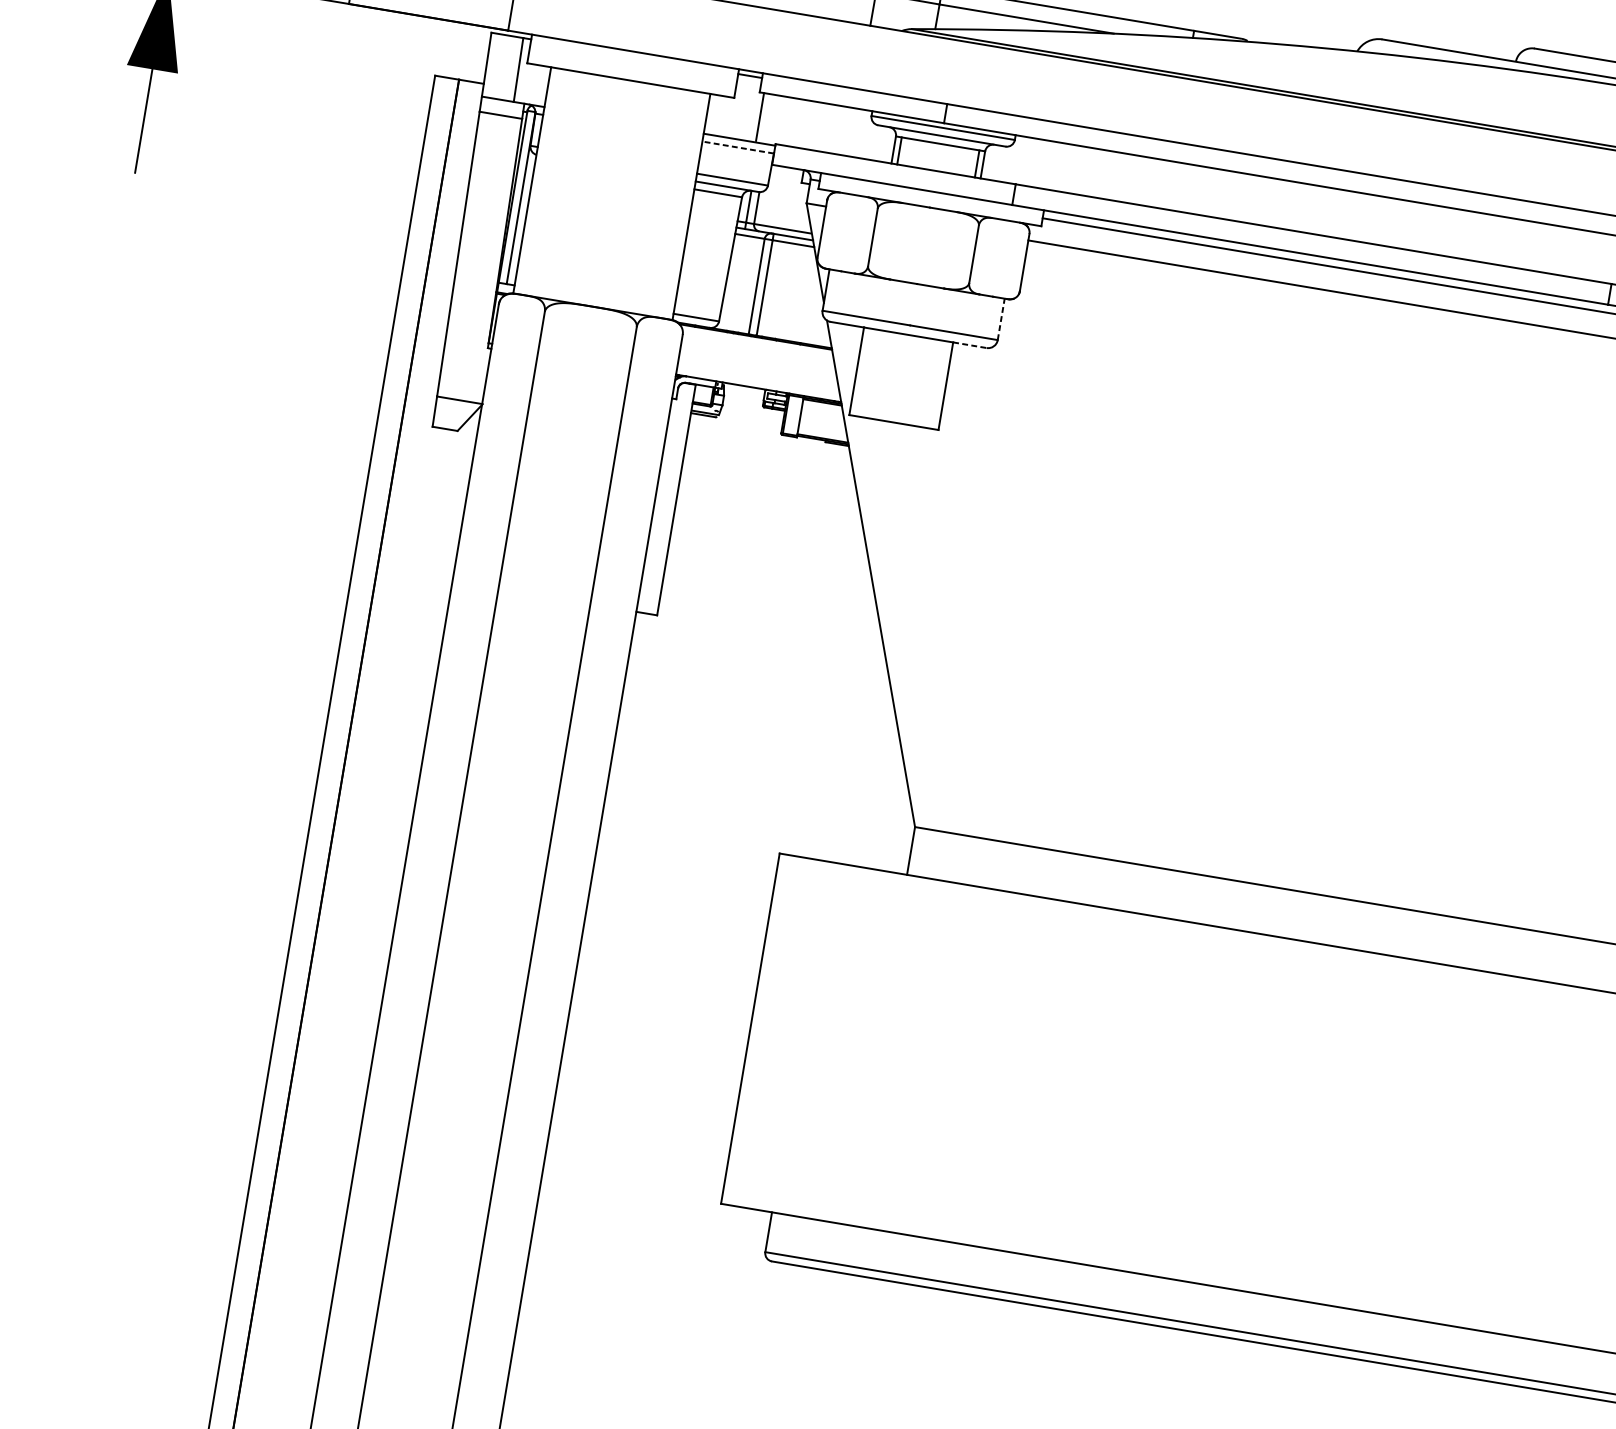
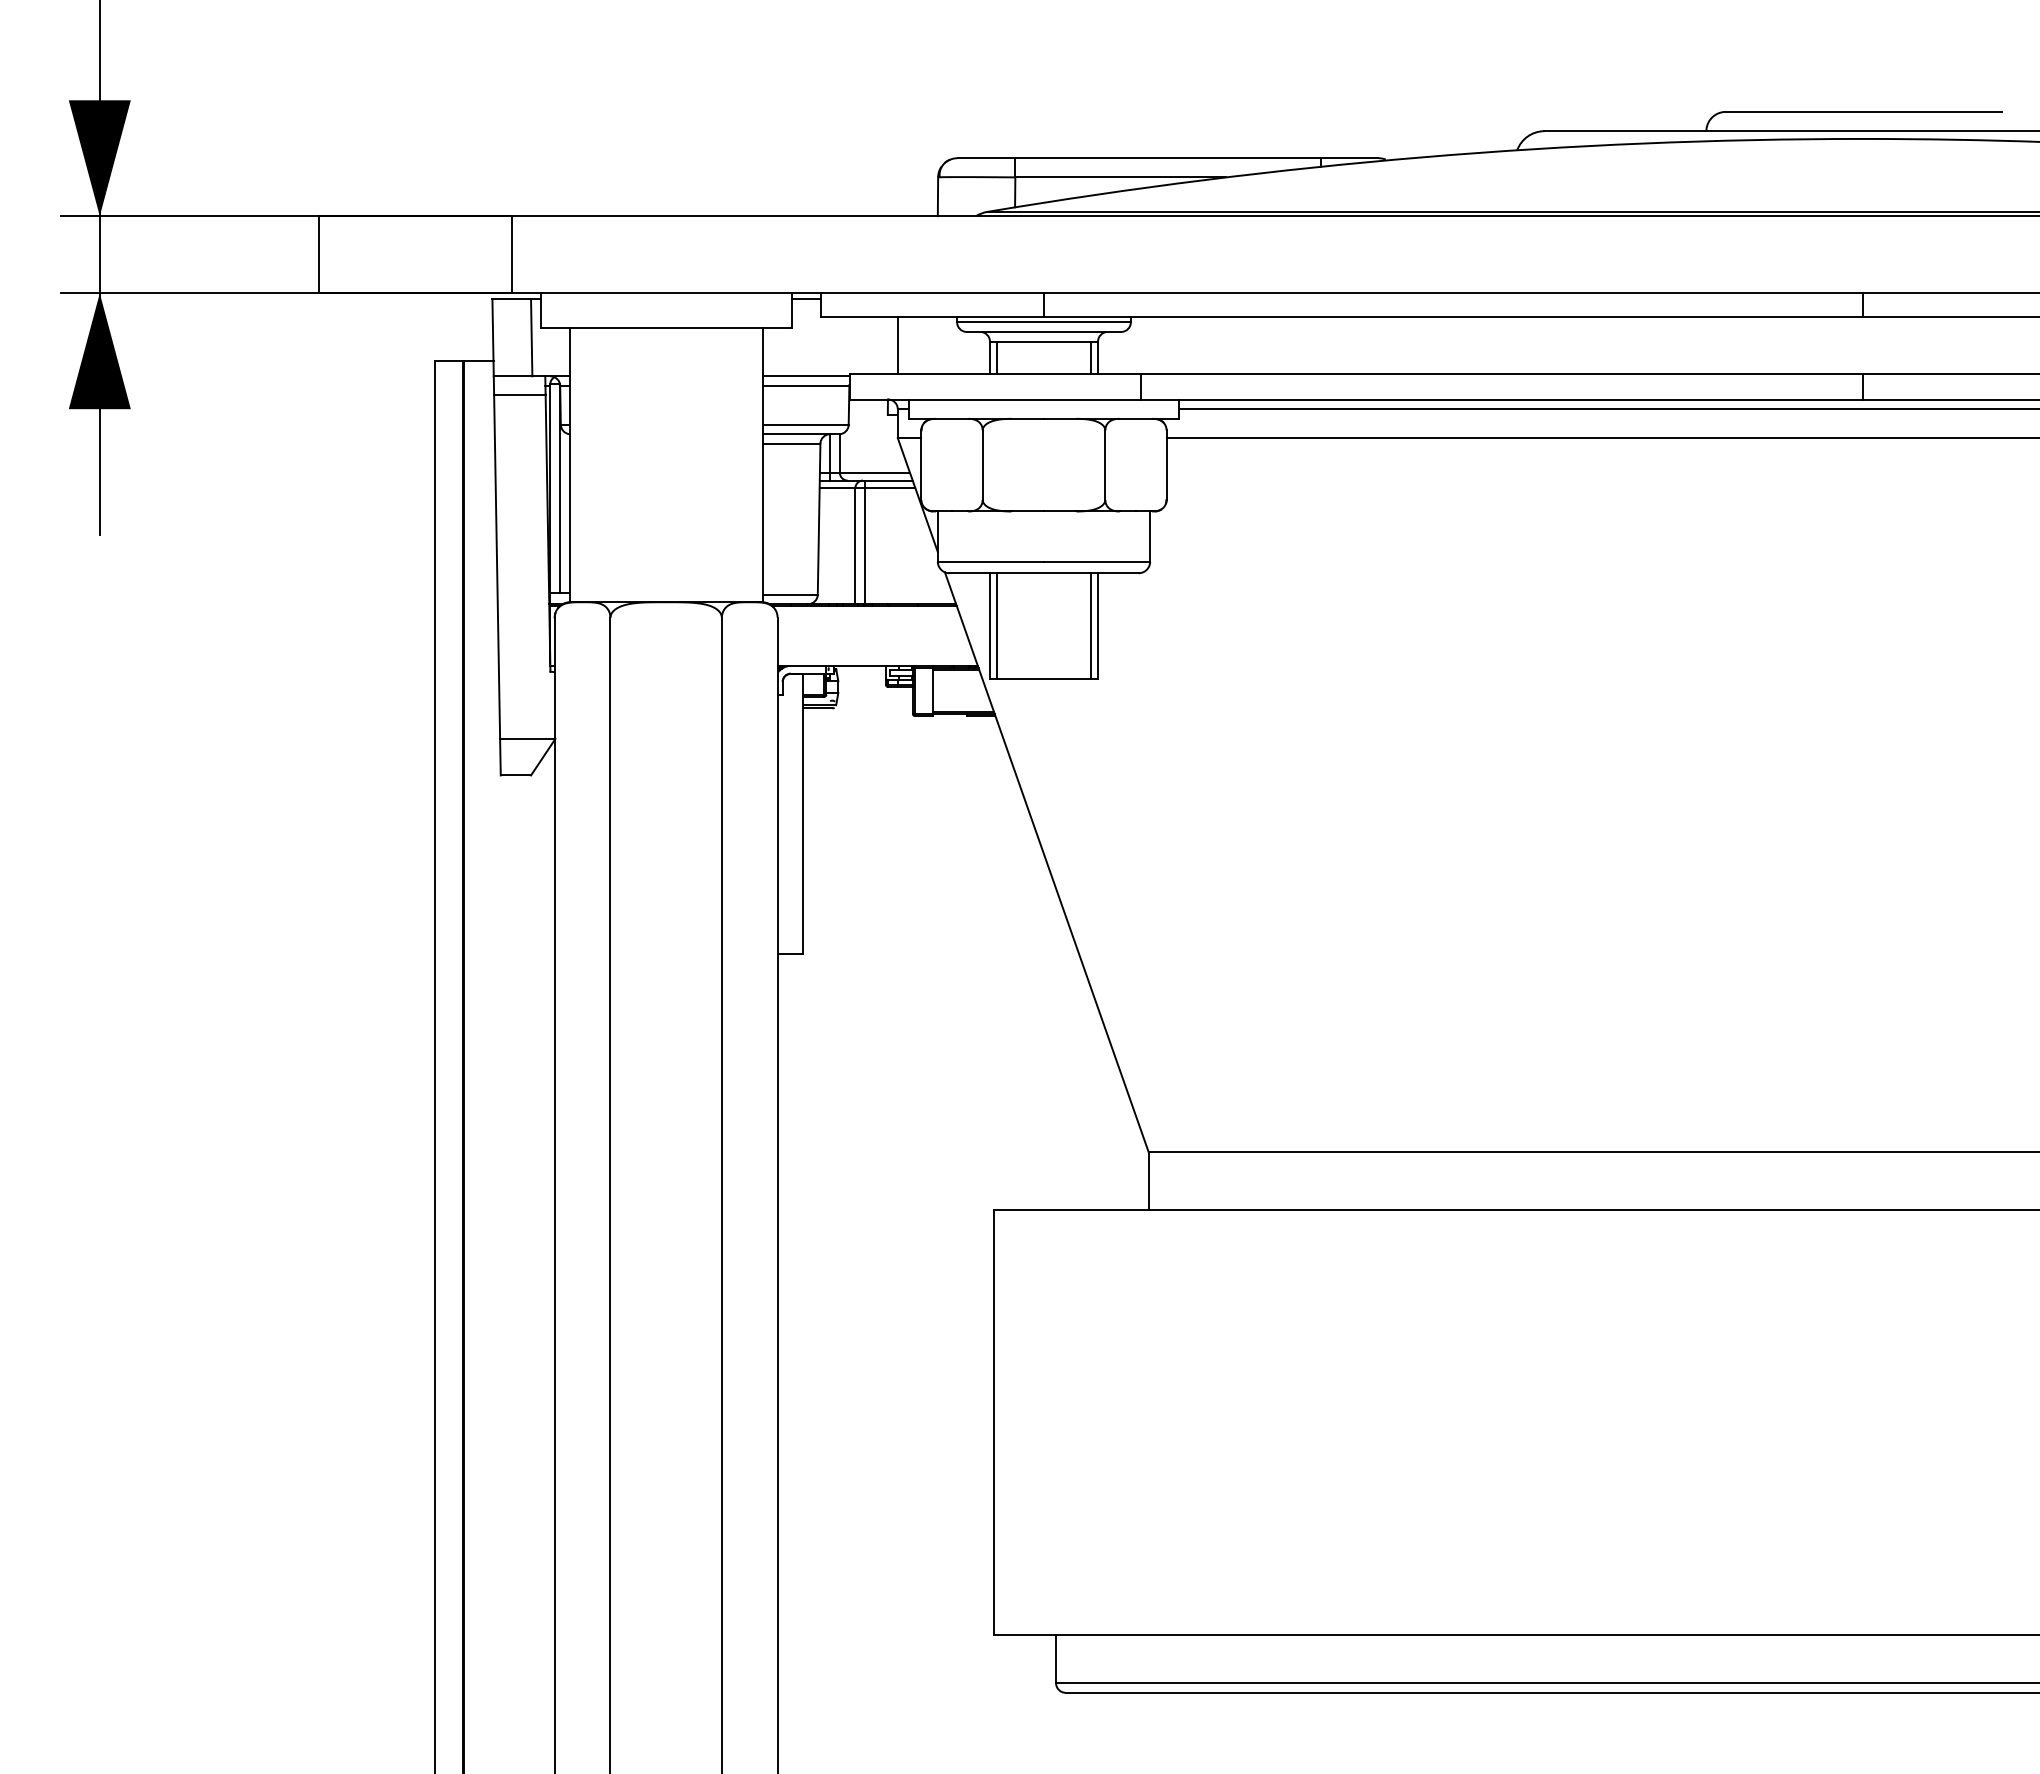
line: (759, 116) -> (897, 345), moved
line: (737, 147) -> (805, 385), dashed -> solid
line: (1001, 319) -> (1150, 536), dashed -> solid
line: (970, 345) -> (1118, 573), dashed -> solid
line: (862, 372) -> (996, 626), added
line: (940, 385) -> (1091, 626), added

